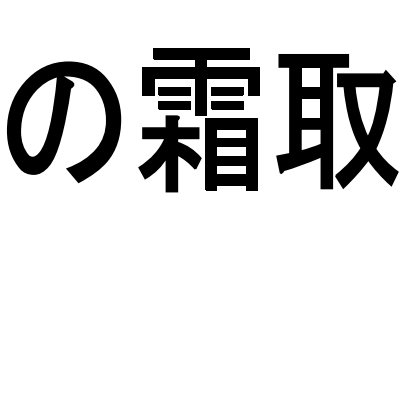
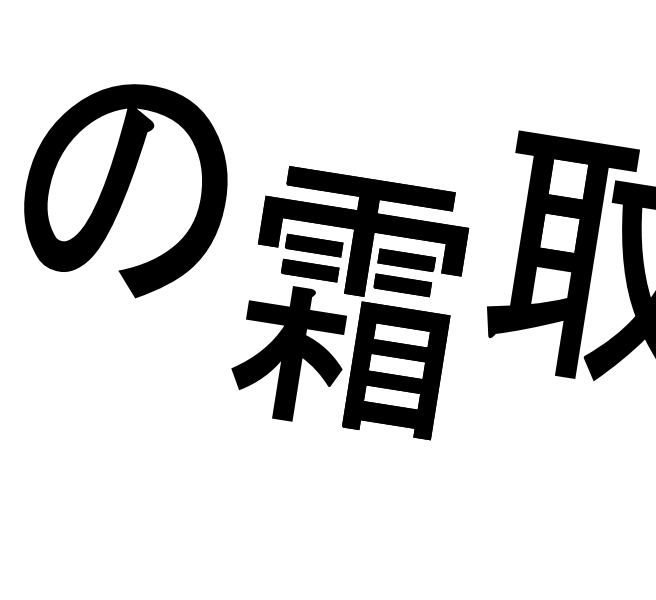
part: (198, 120) -> (348, 303), moved

